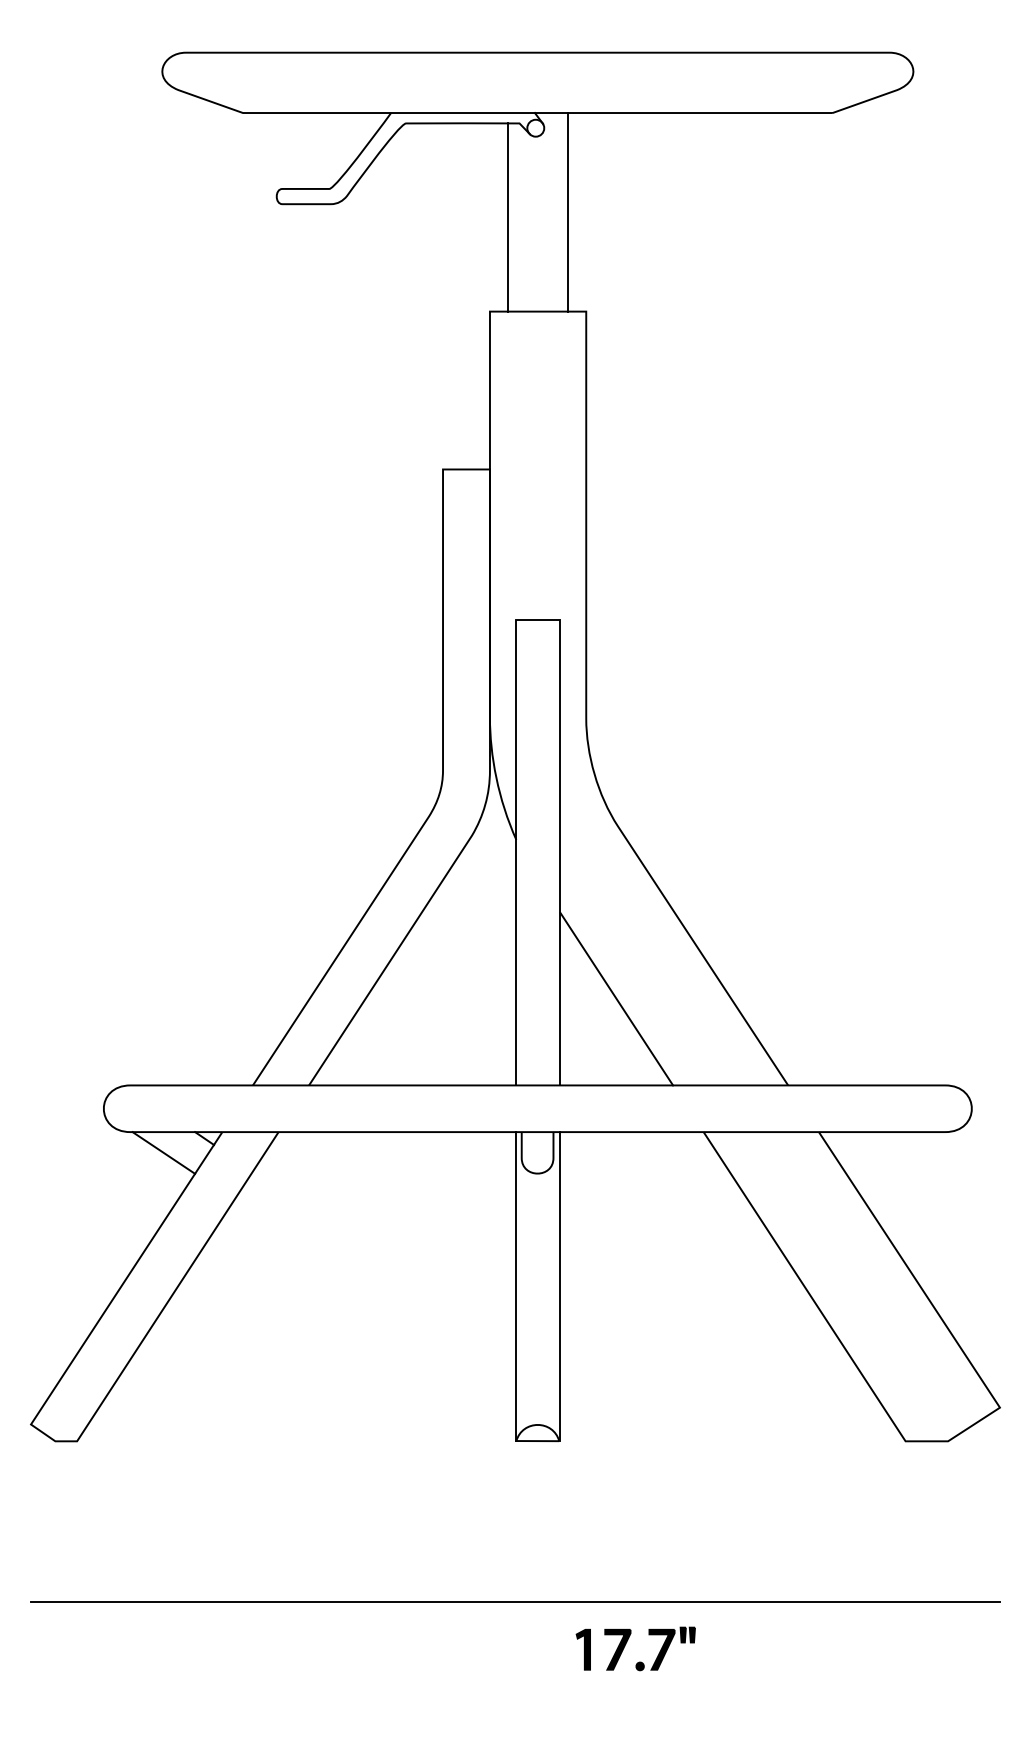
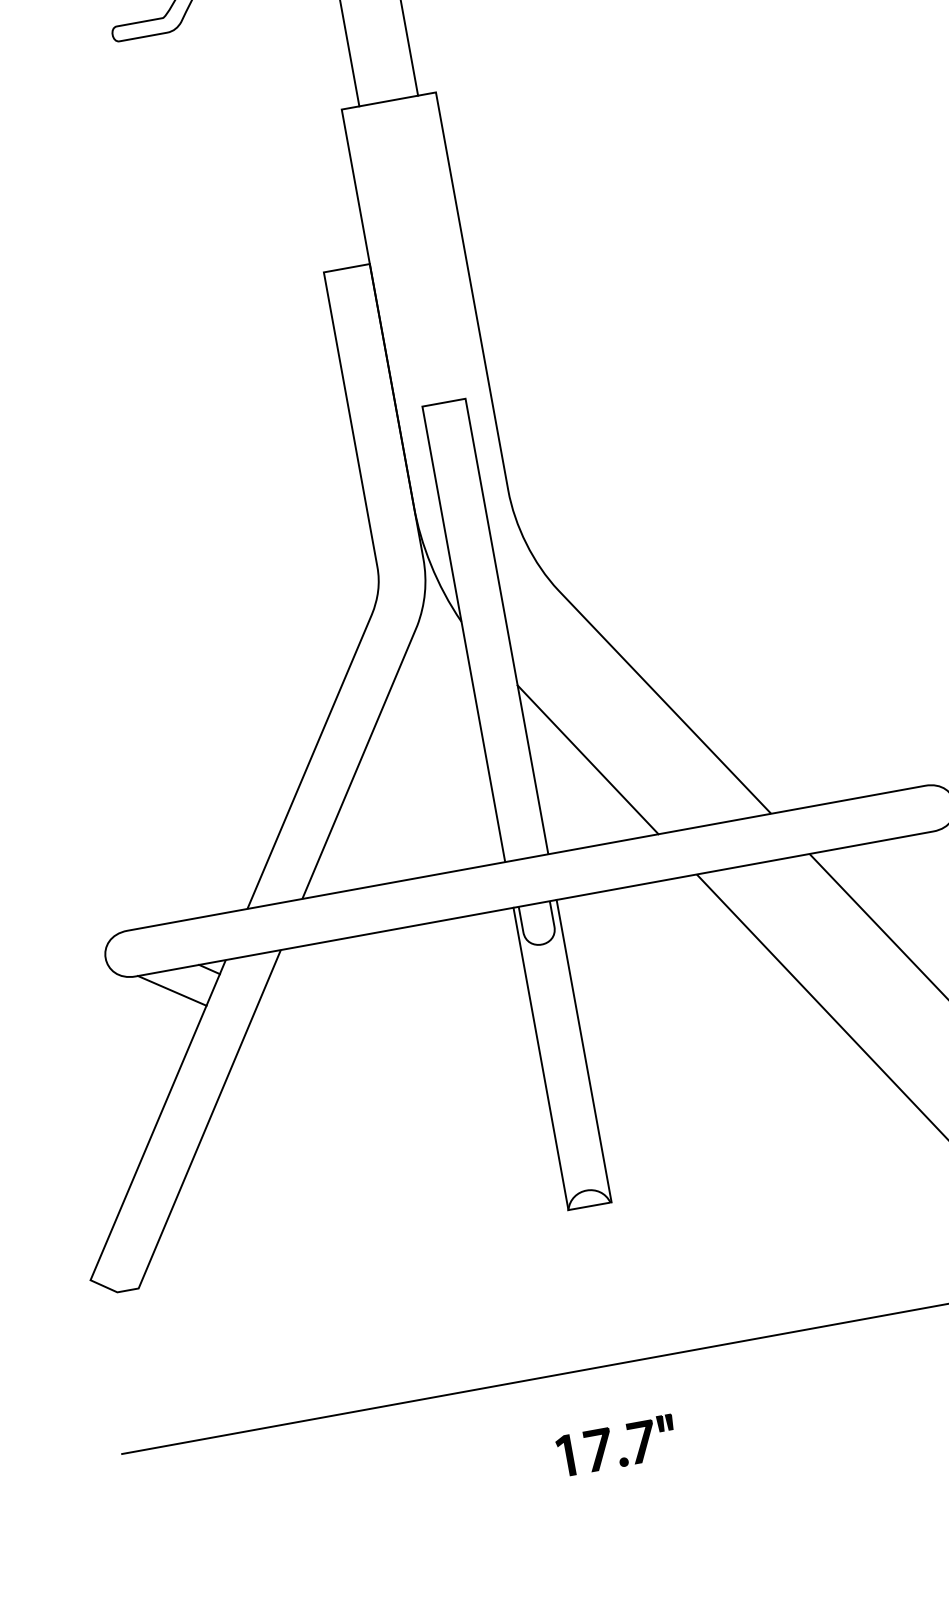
part: (626, 1644) -> (606, 1443), moved

